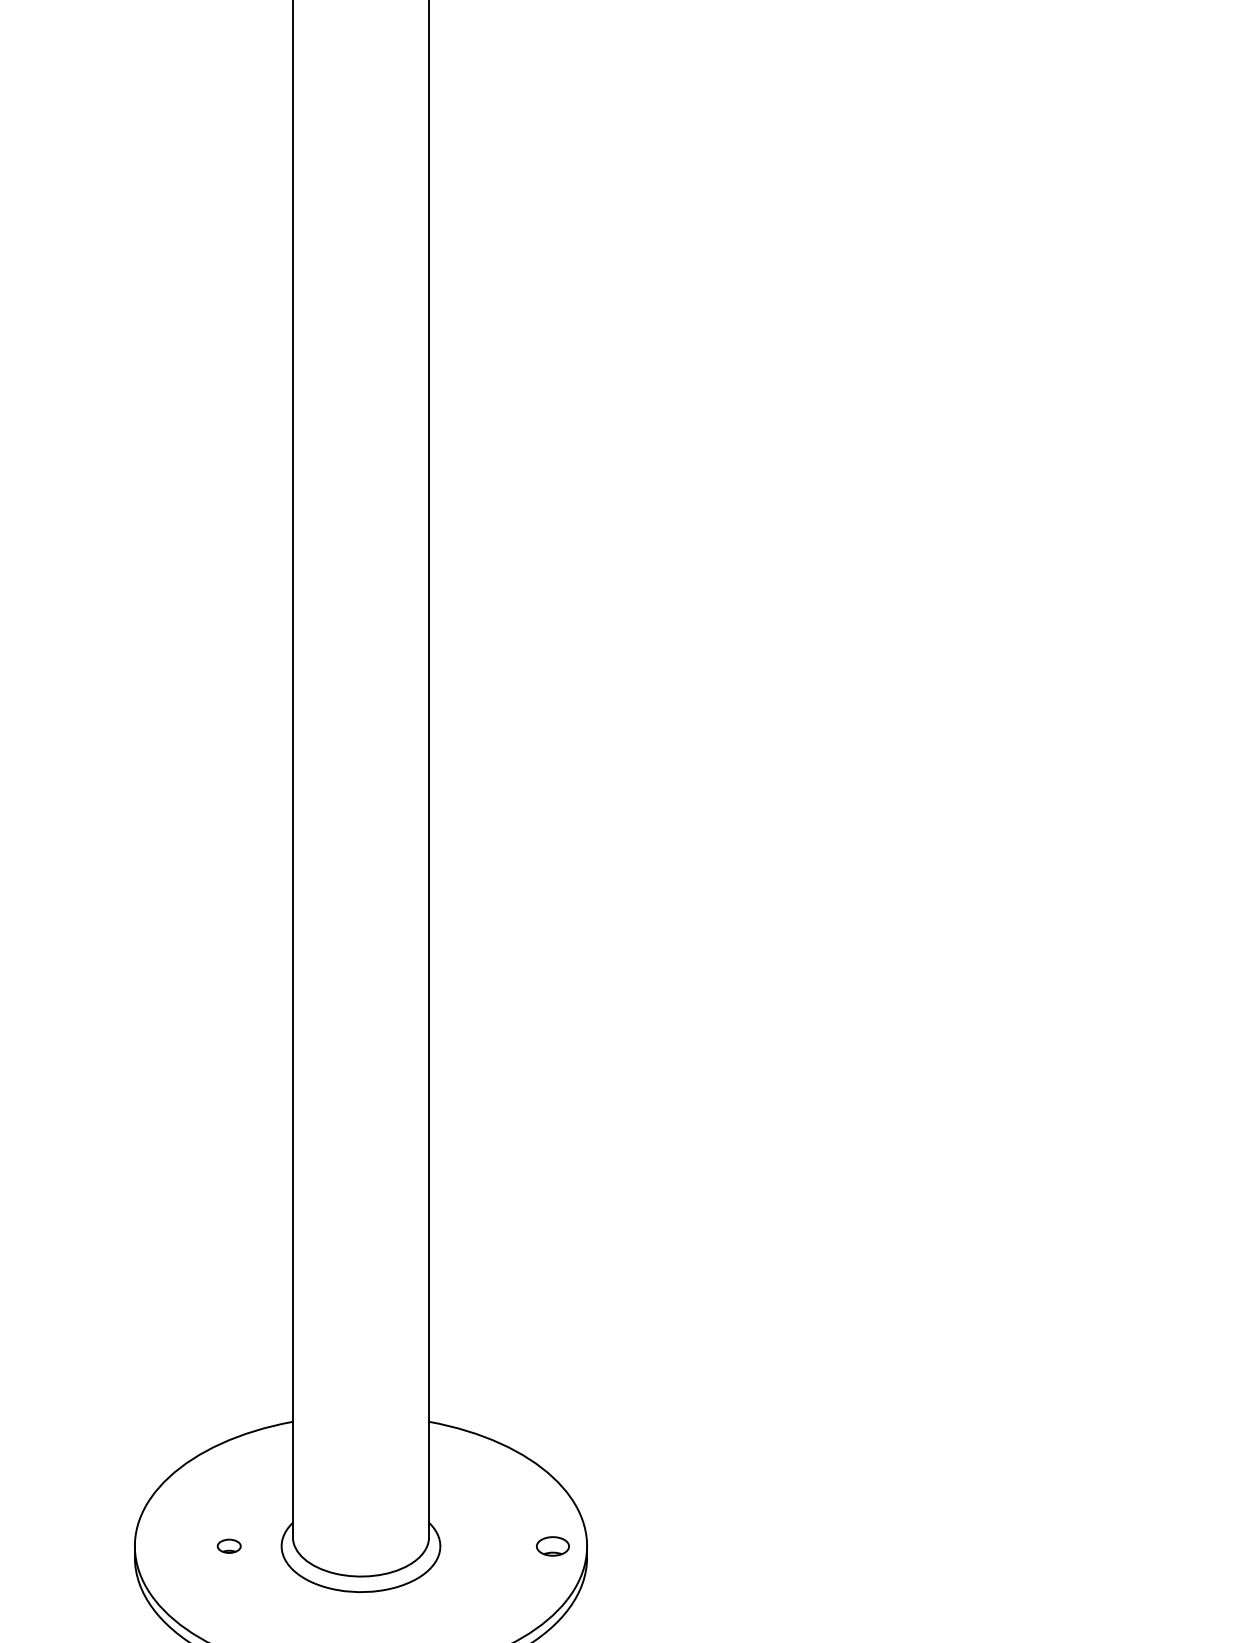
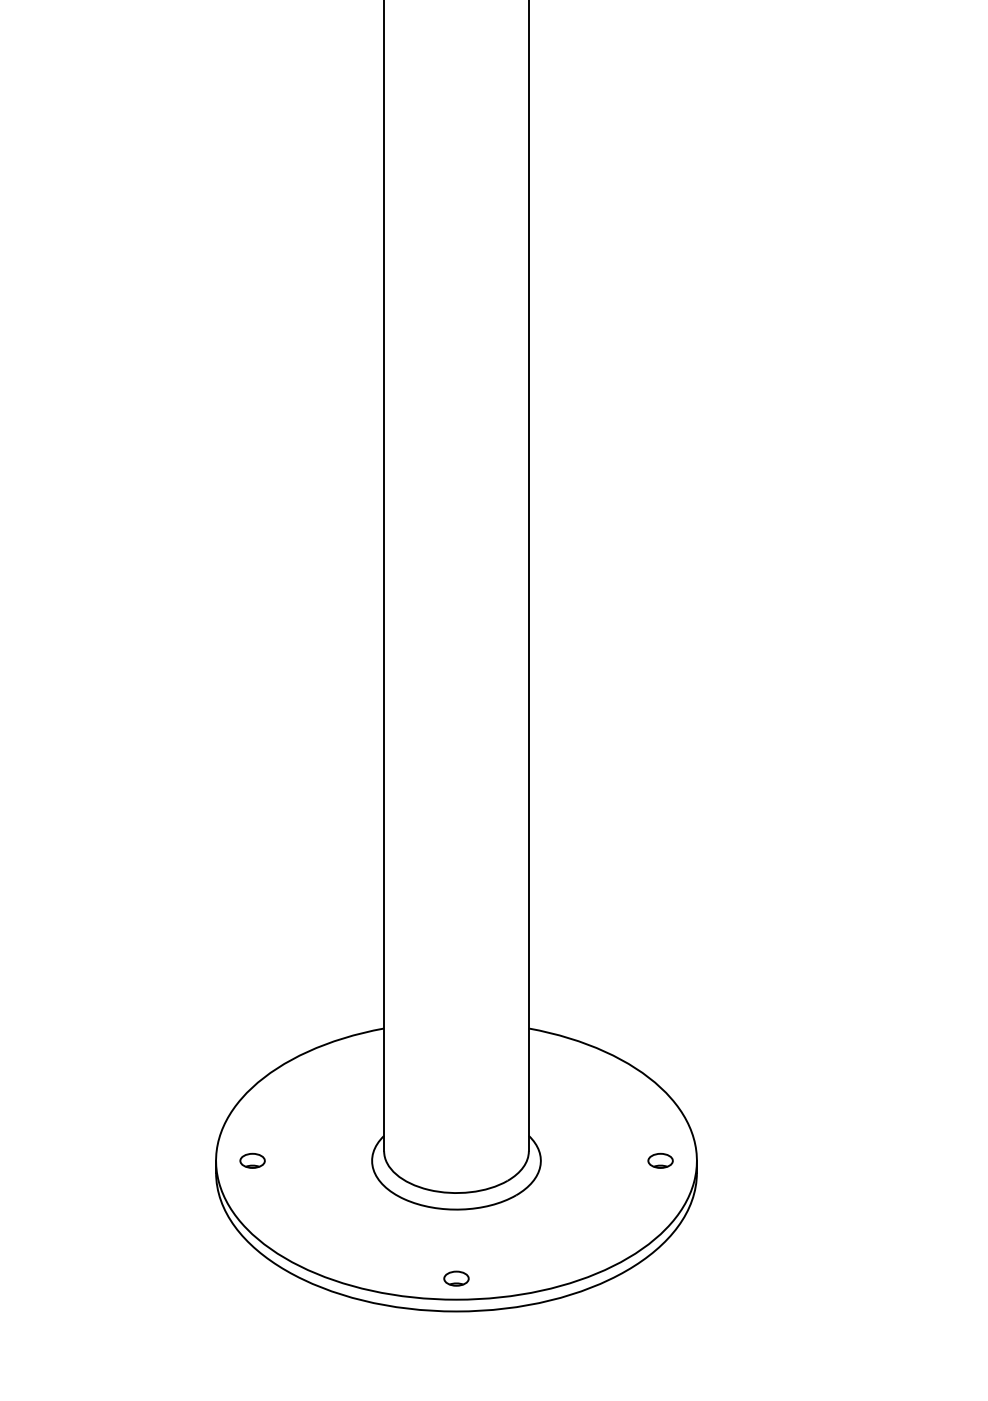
part: (228, 1545) -> (251, 1160), moved
part: (552, 1545) -> (660, 1160), size x0.71

